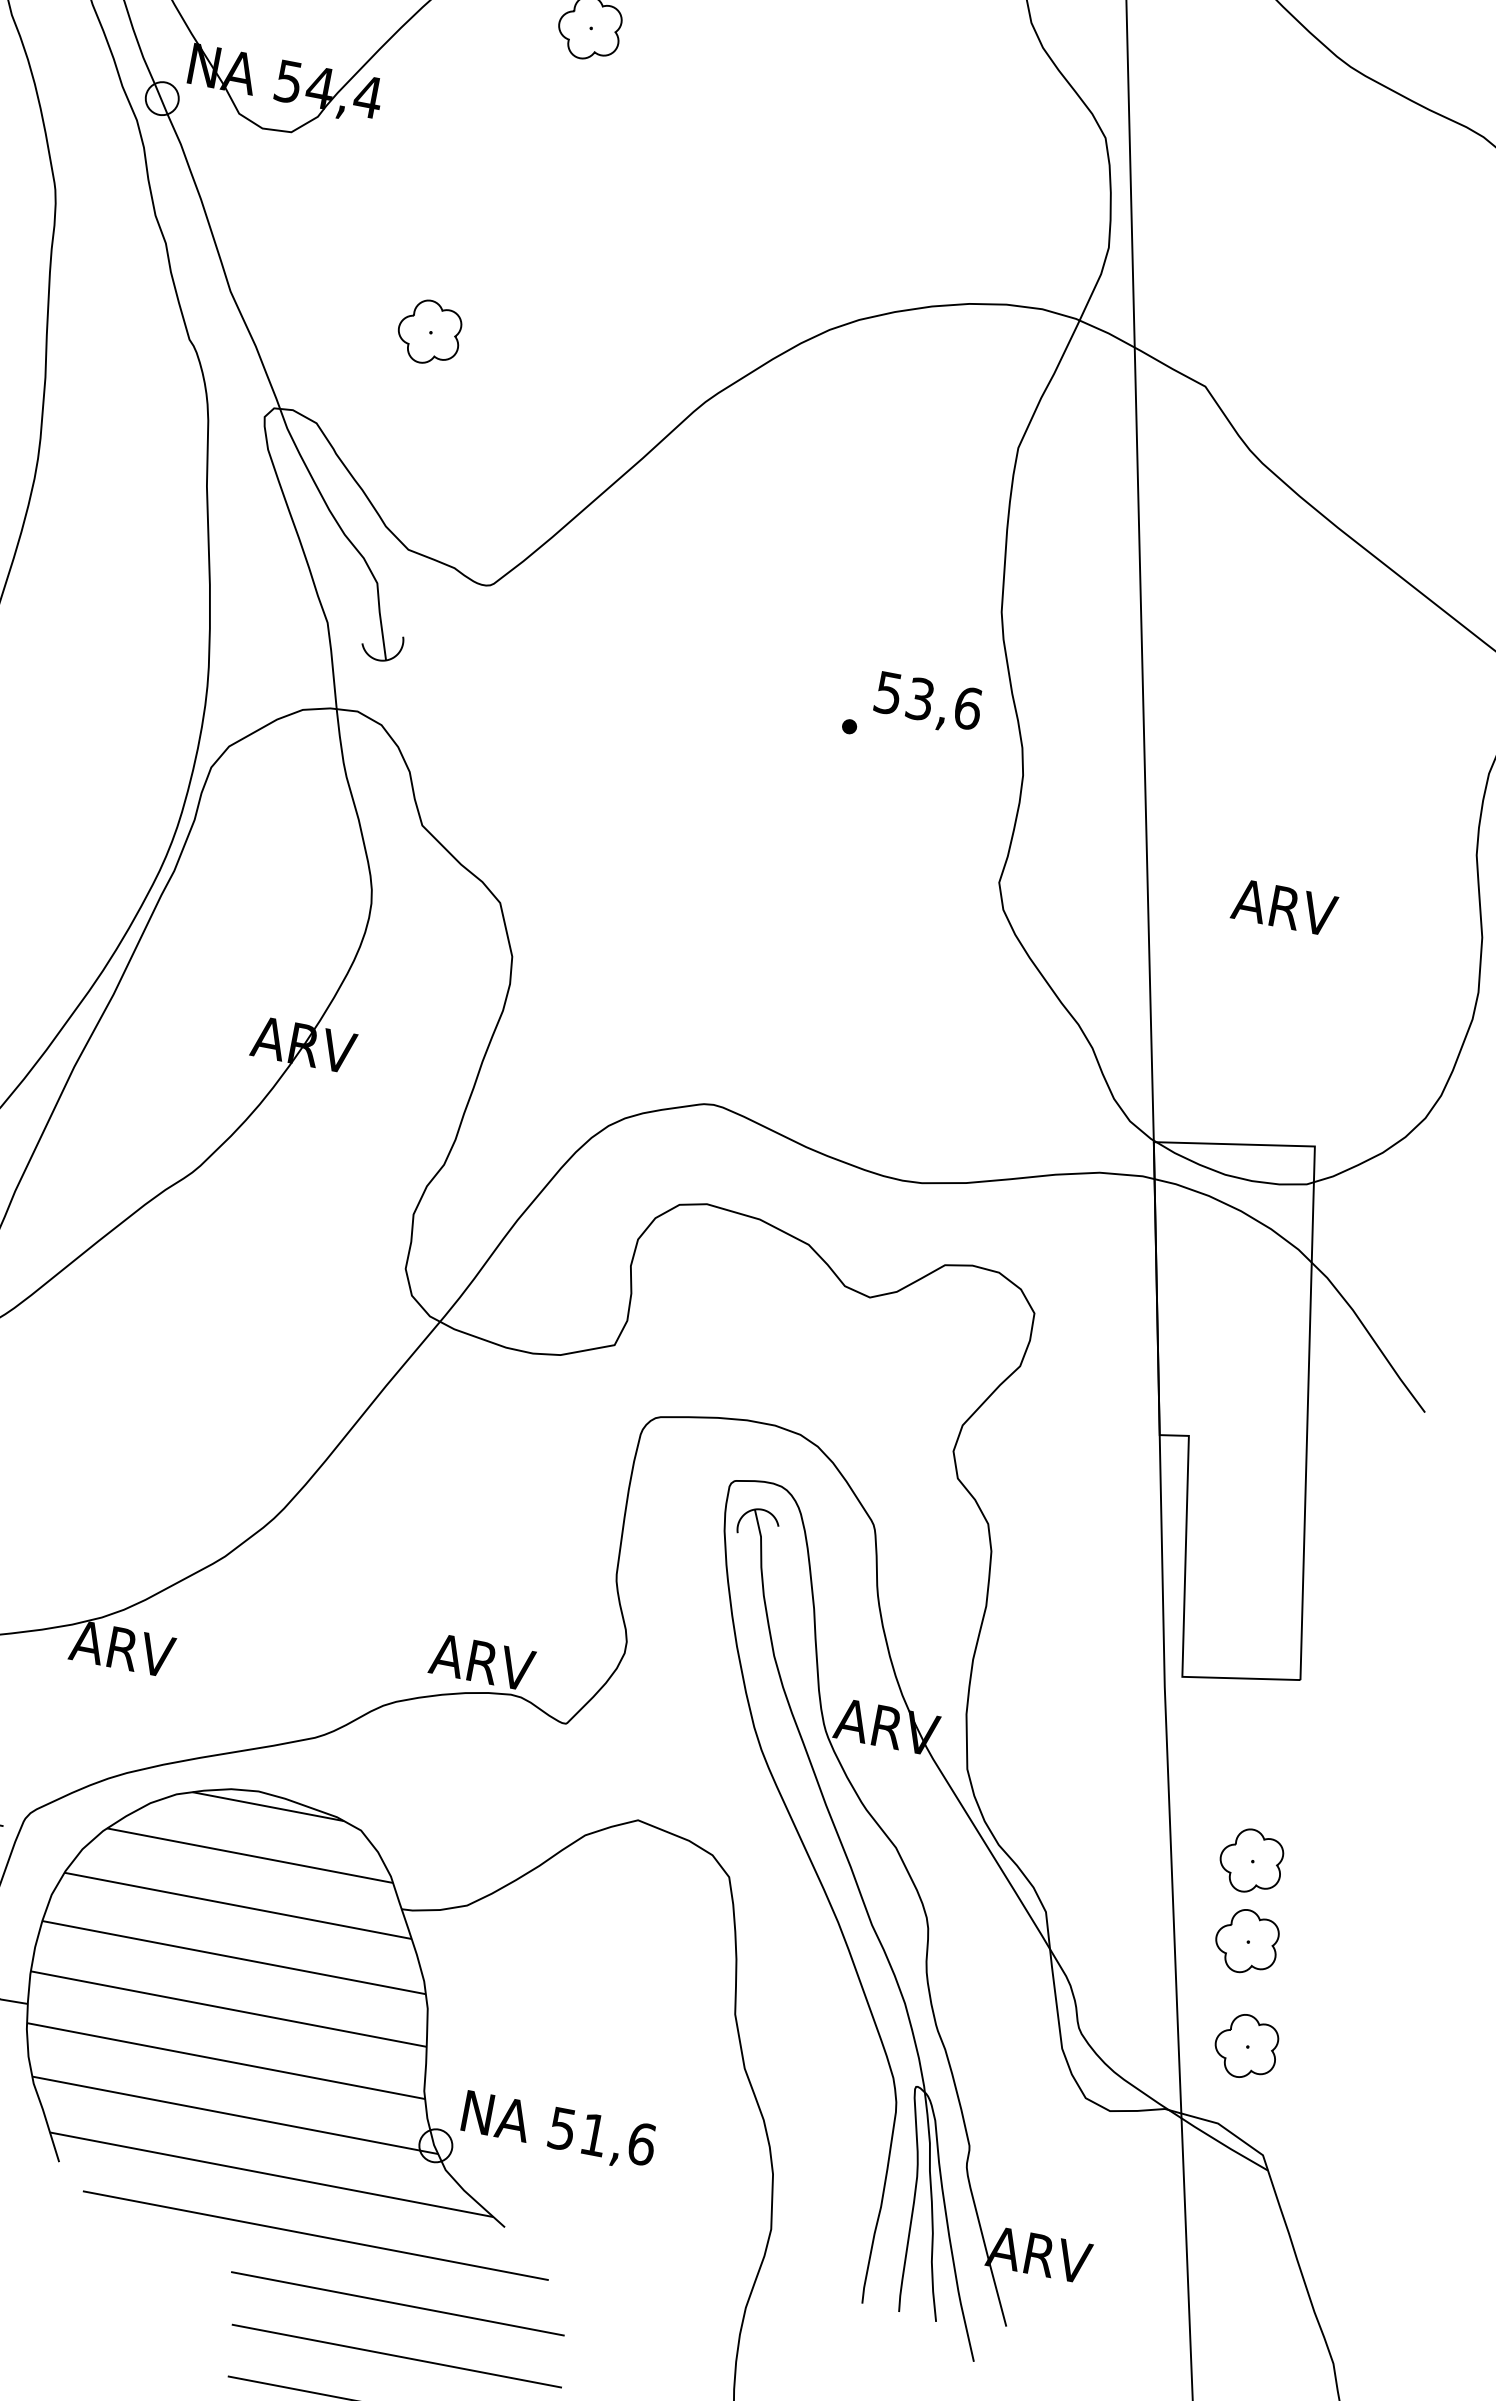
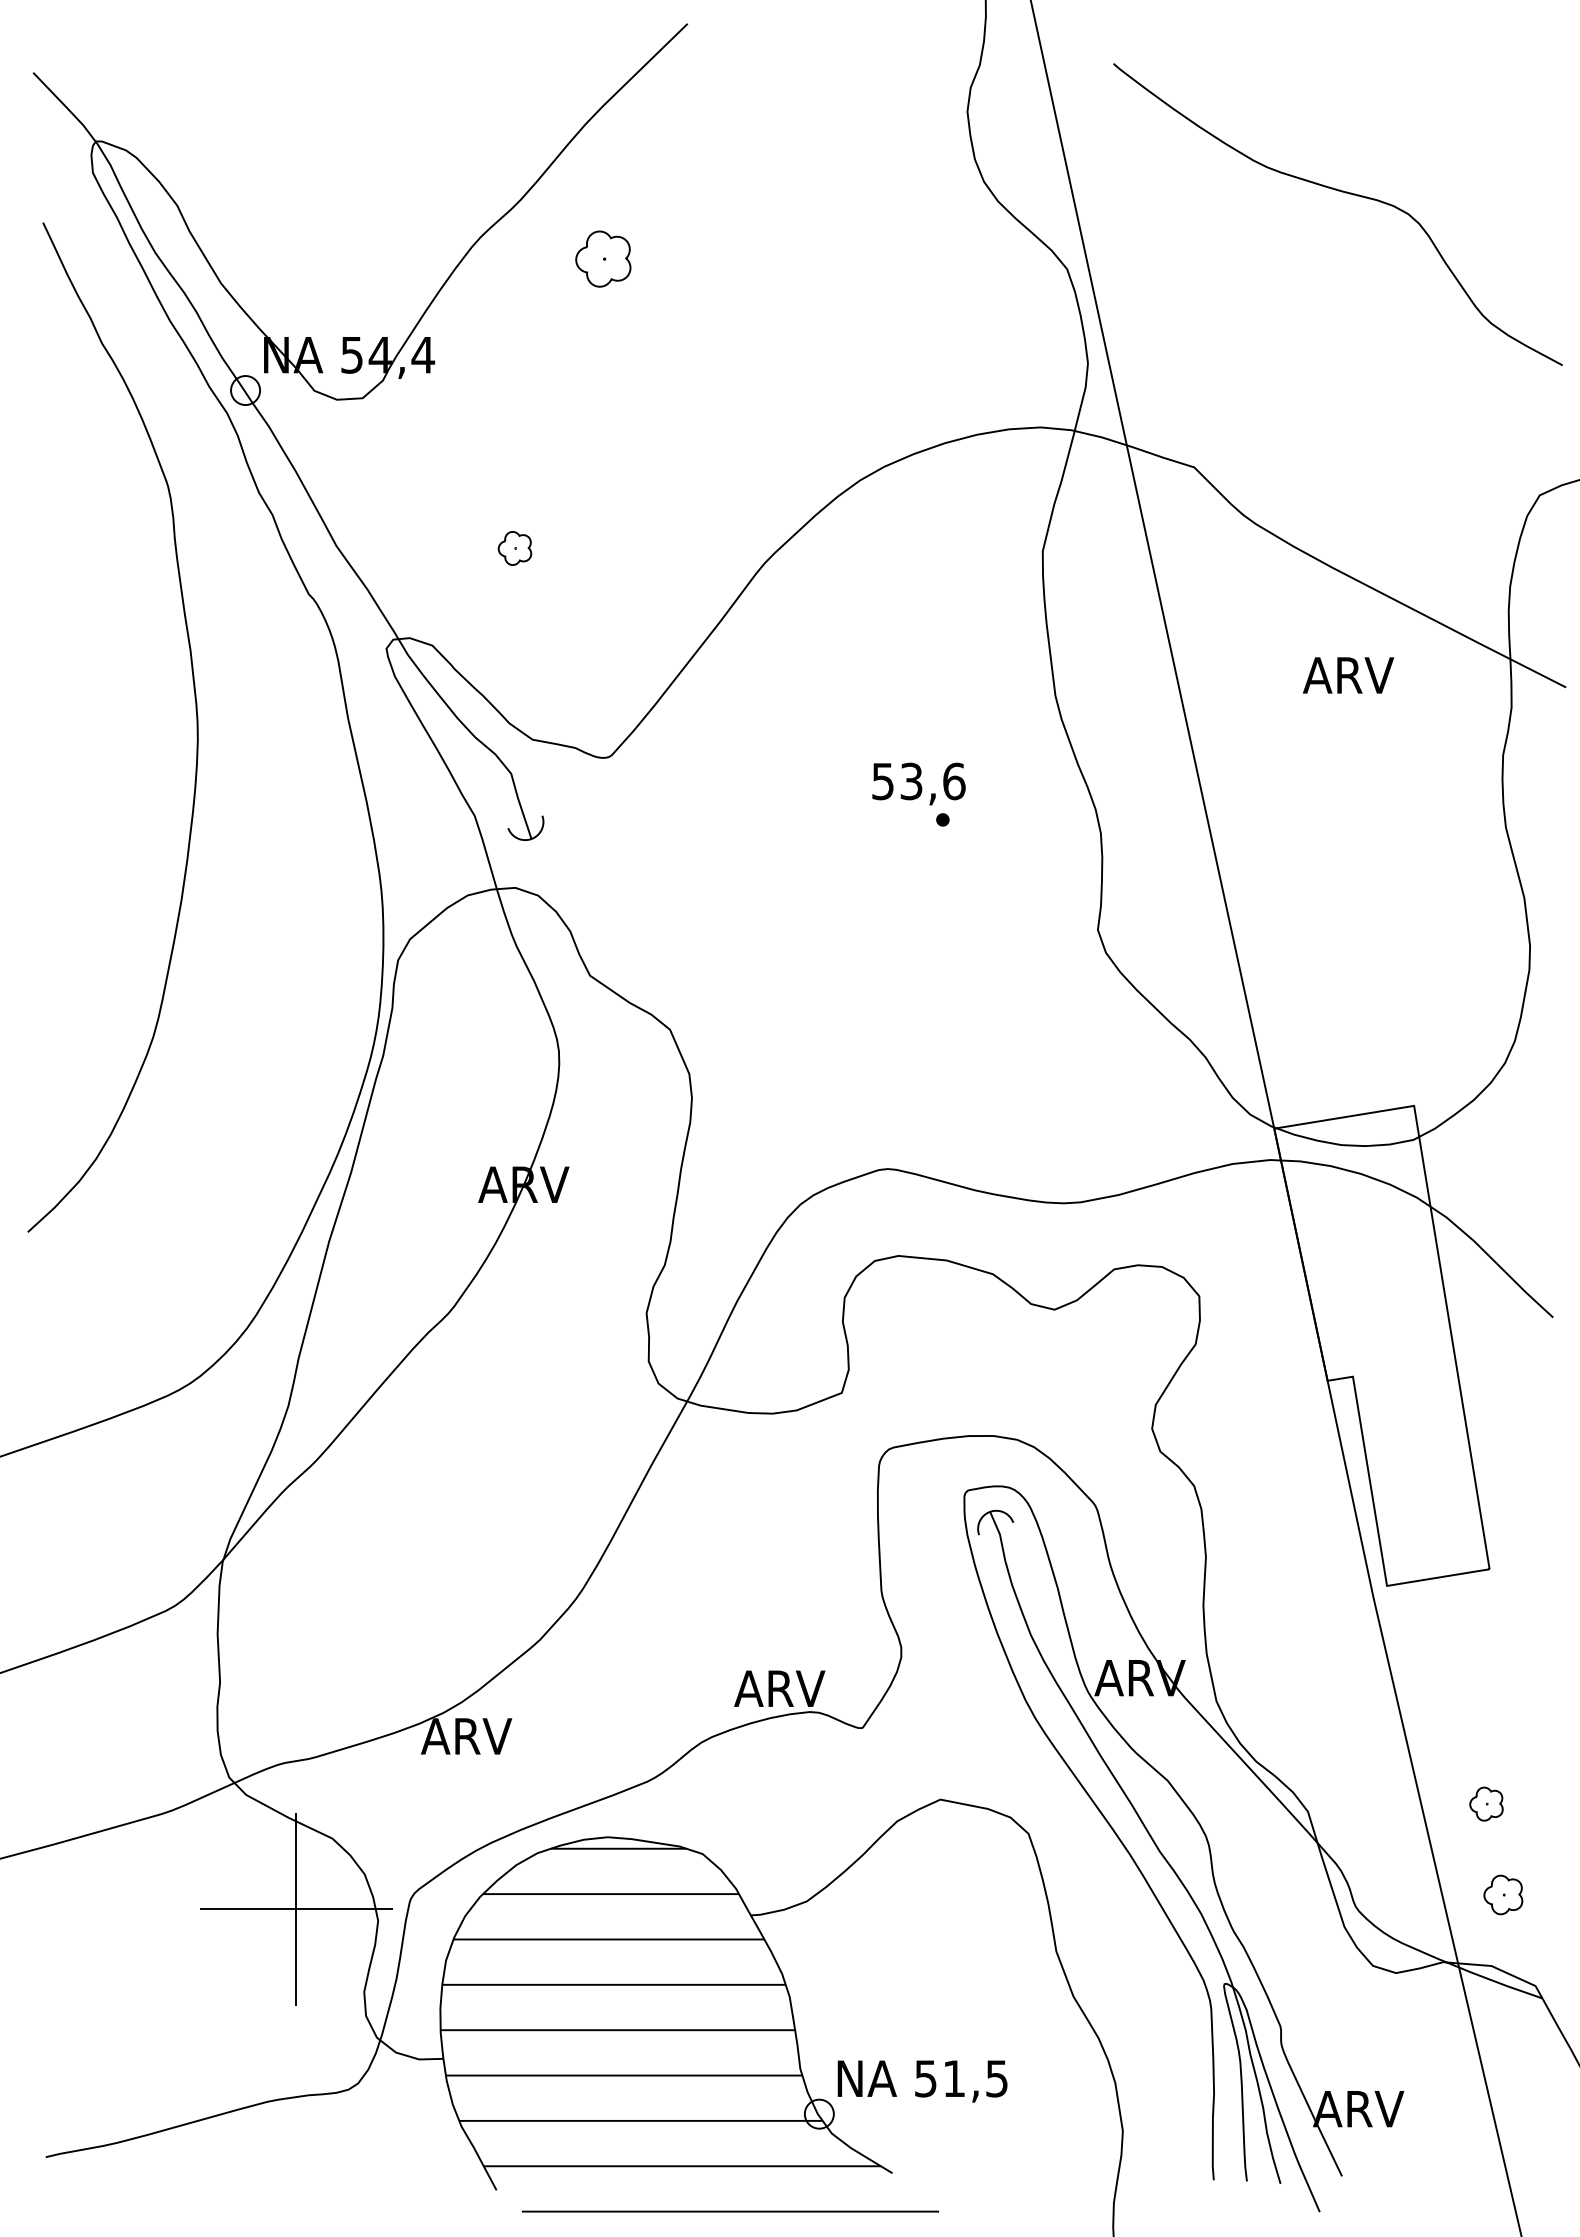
part: (428, 332) -> (514, 548), size x0.6
text: (927, 702) -> (918, 783), moved
text: (1284, 907) -> (1348, 675), moved
part: (1251, 1860) -> (1477, 1733), removed
part: (1247, 1940) -> (1486, 1803), size x0.6
part: (1246, 2046) -> (1503, 1894), size x0.7
text: (642, 2143) -> (997, 2078), 51,6 -> 51,5

